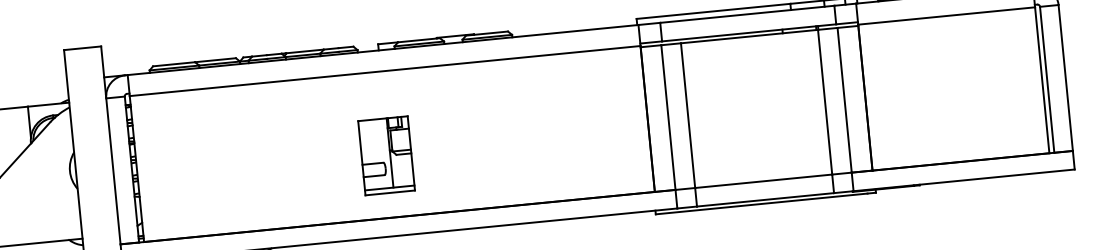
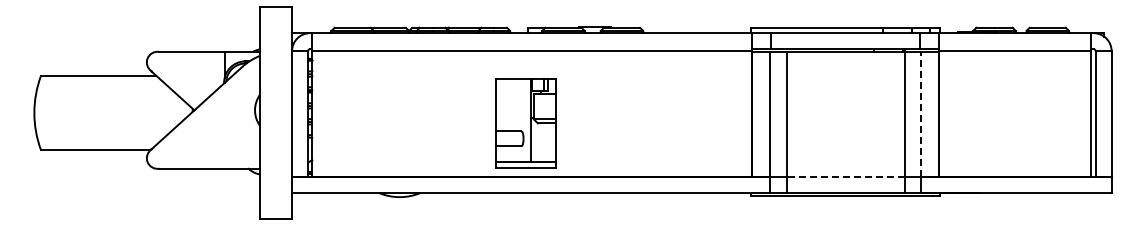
line: (844, 100) -> (921, 114), solid -> dashed
part: (386, 155) -> (526, 123), size x1.4
line: (763, 180) -> (845, 176), solid -> dashed

